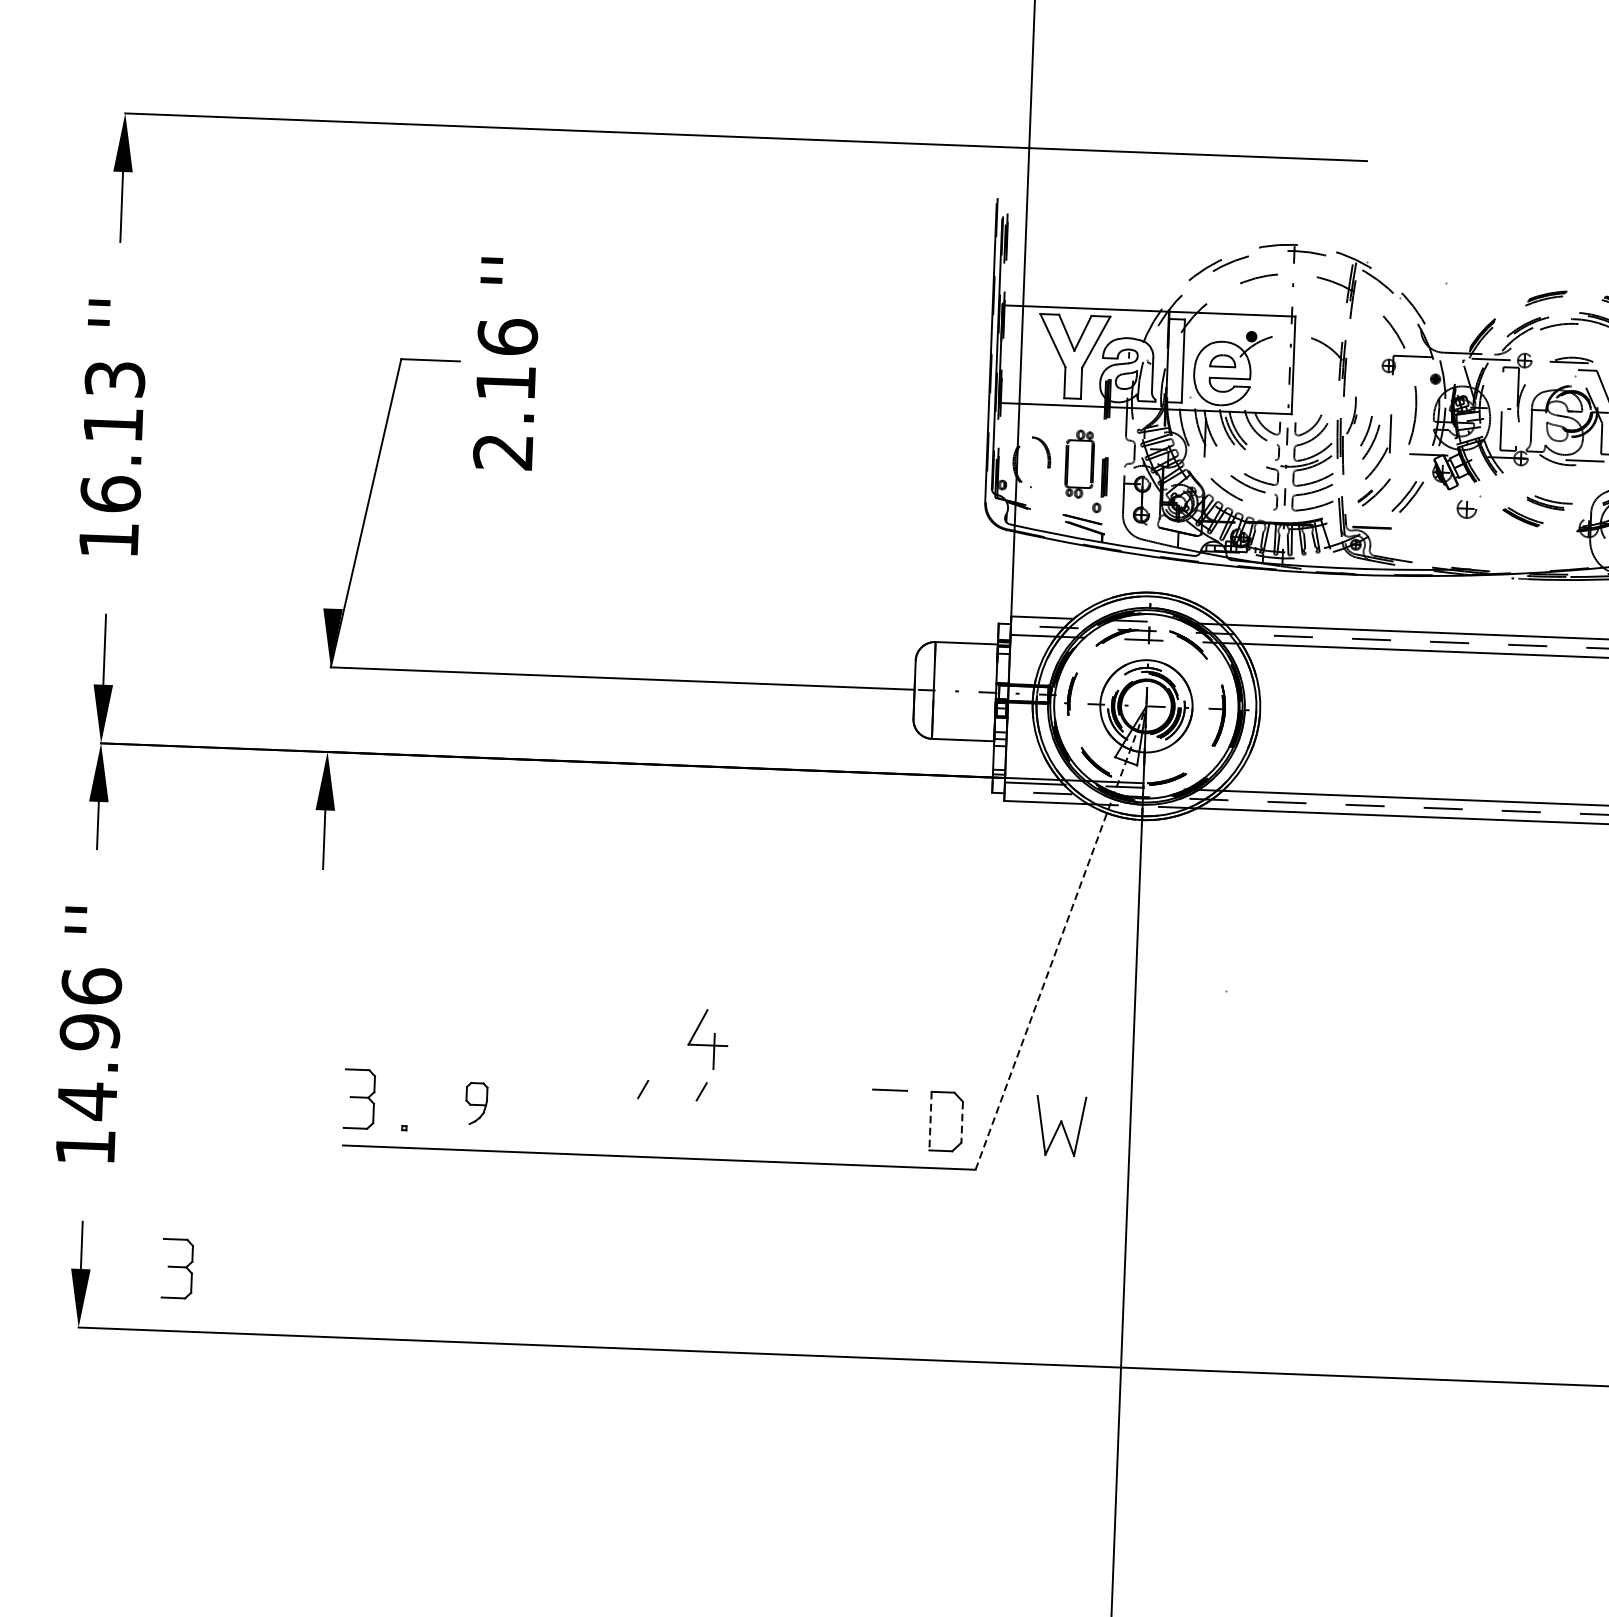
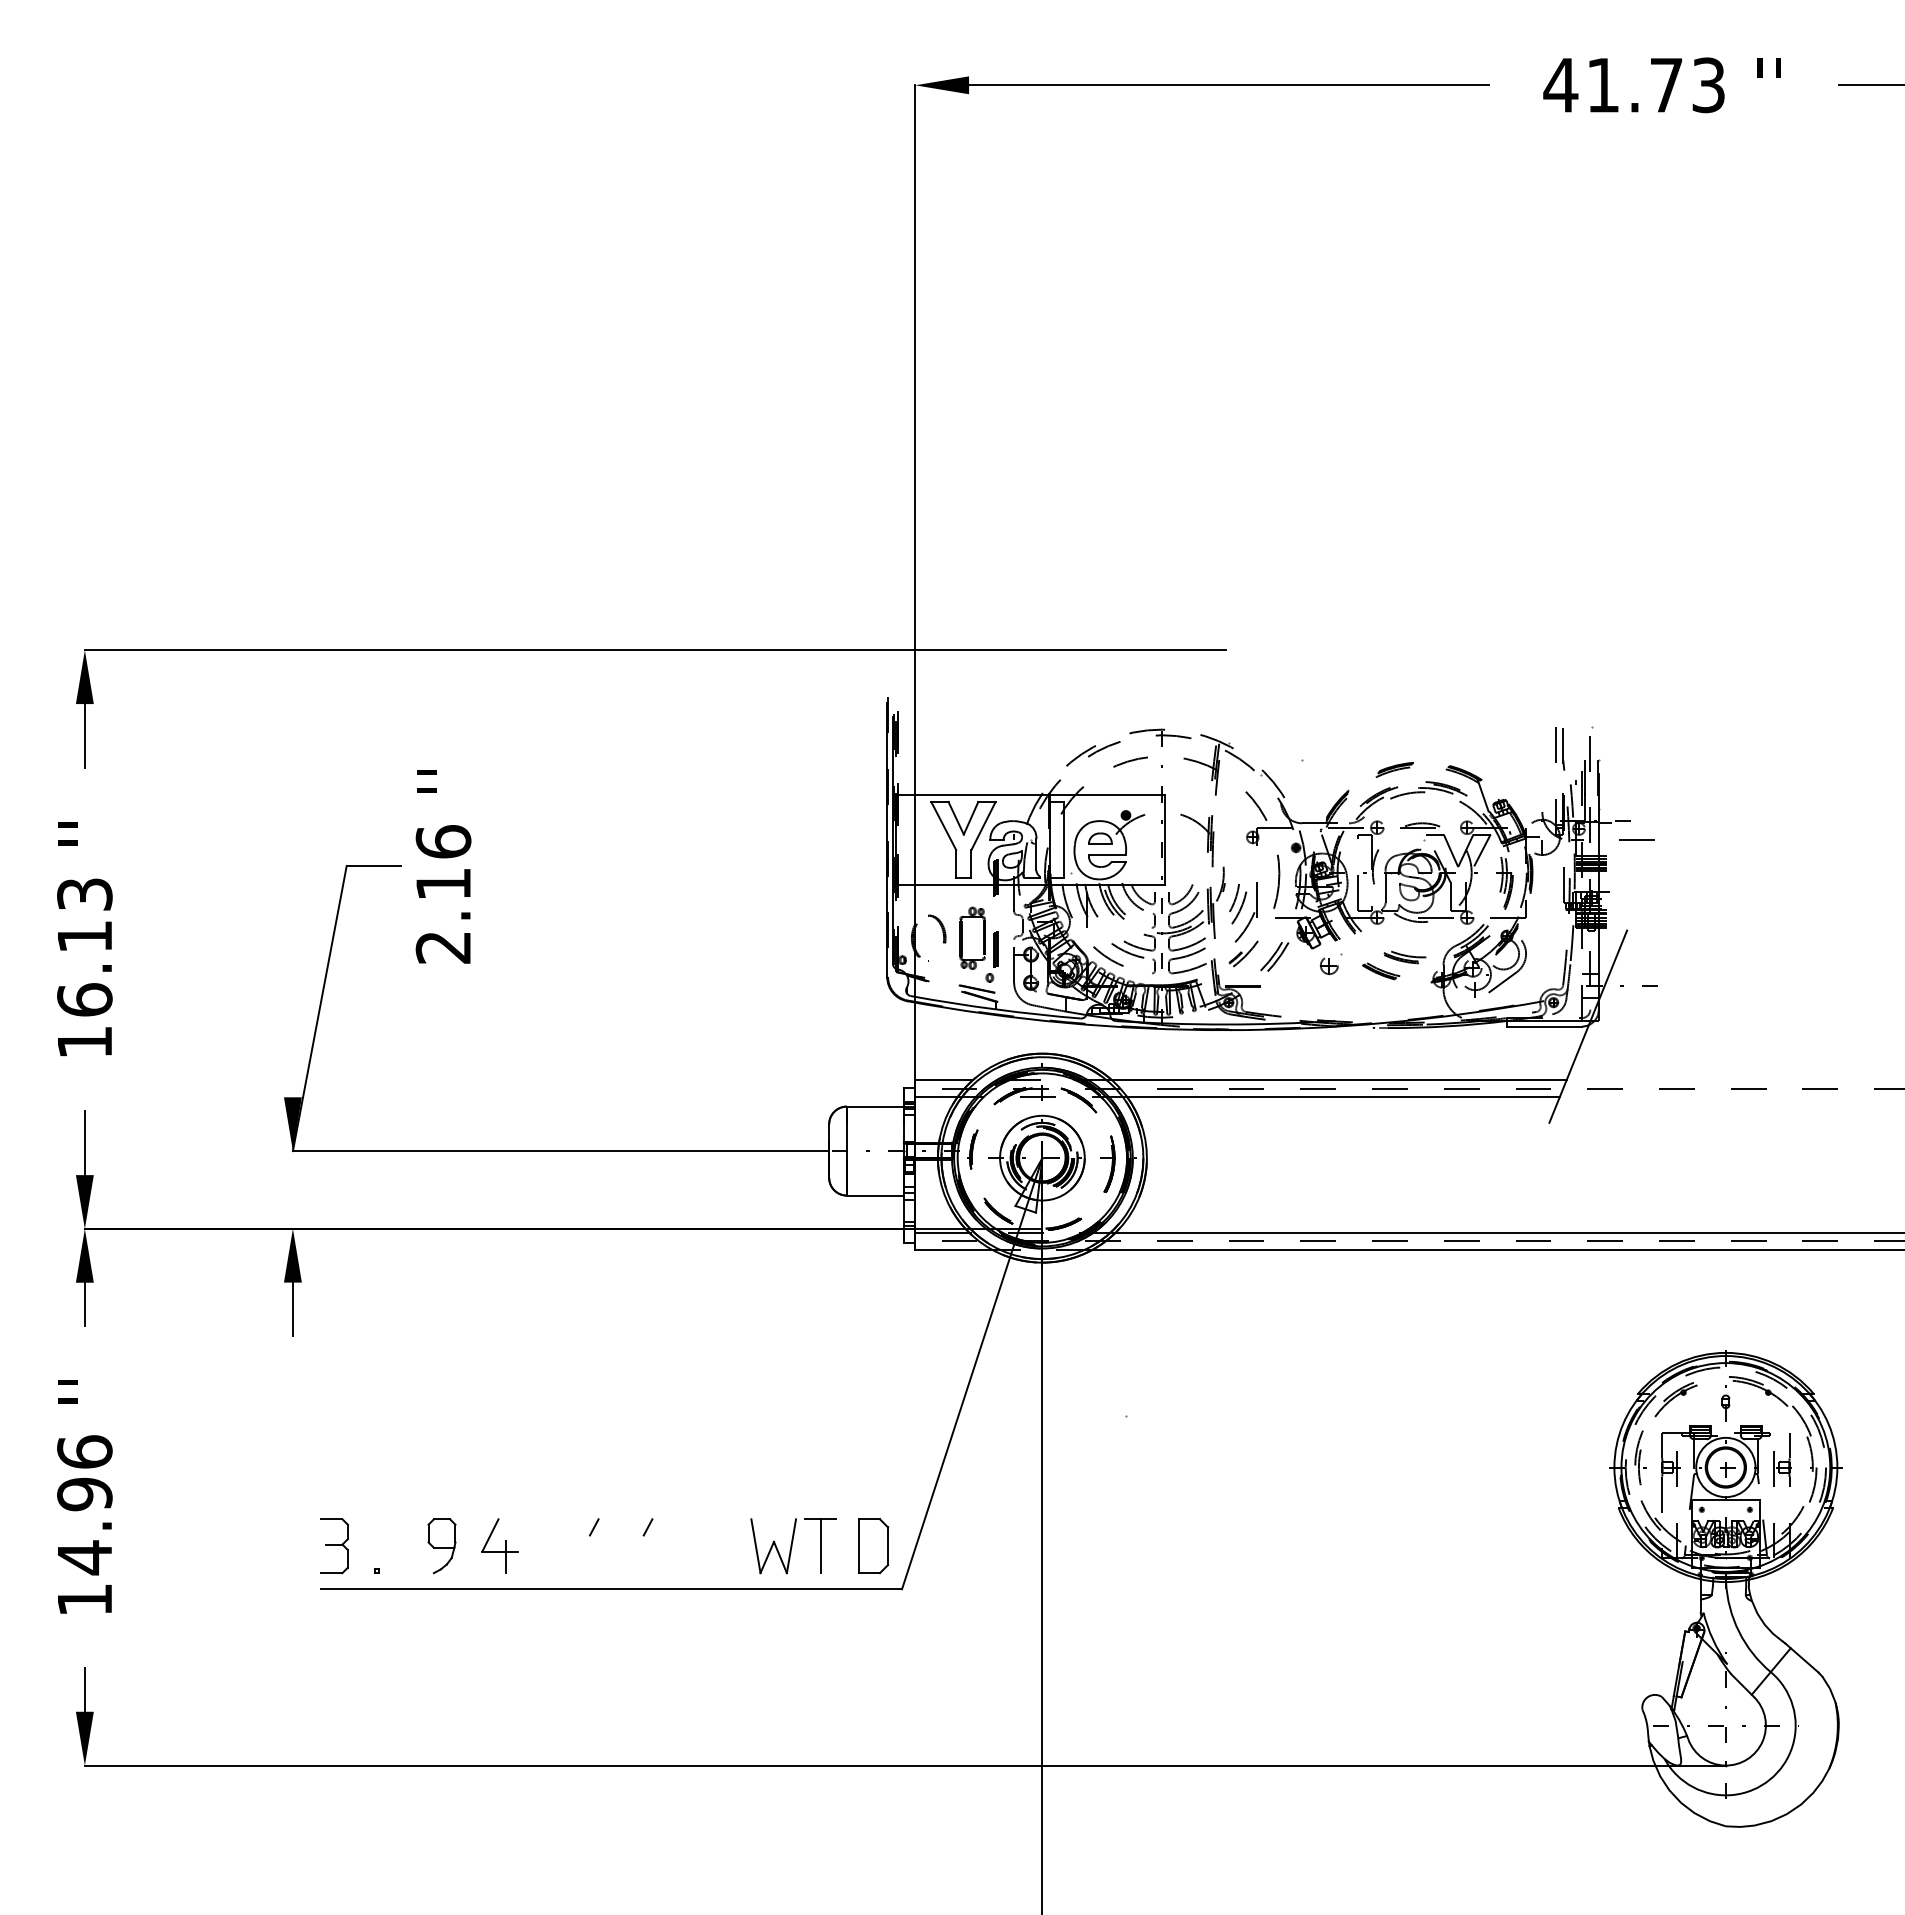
line: (1061, 937) -> (972, 1373), dashed -> solid
part: (707, 1038) -> (499, 1545), moved
part: (476, 1103) -> (441, 1546), size x1.43
line: (888, 1119) -> (820, 1546), added
line: (931, 1121) -> (859, 1546), dashed -> solid
line: (962, 1122) -> (888, 1546), dashed -> solid
part: (1060, 1126) -> (773, 1546), moved
part: (177, 1269) -> (173, 1708), removed

